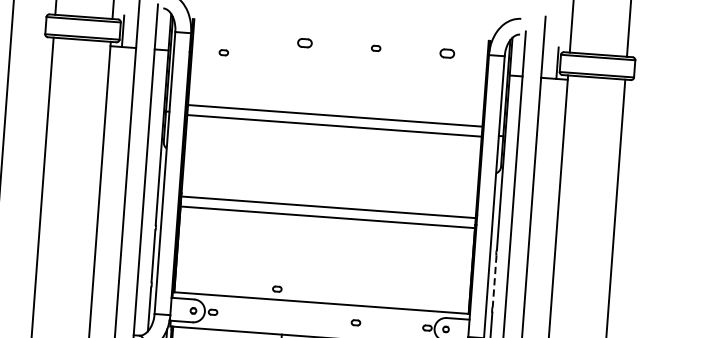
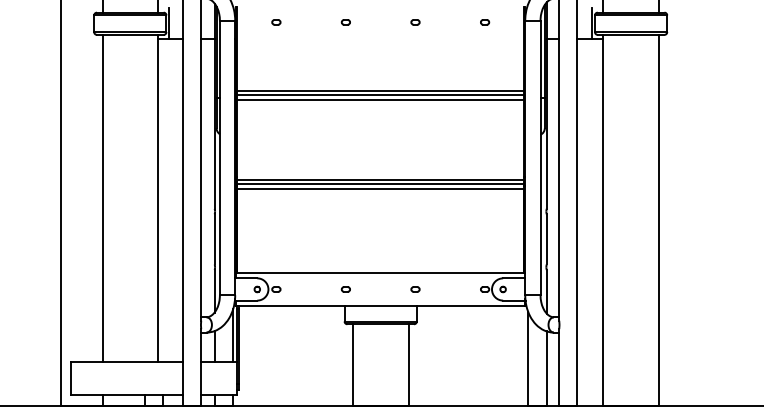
part: (304, 43) -> (345, 22), size x0.62
part: (223, 52) -> (276, 22), moved
part: (448, 53) -> (485, 22), size x0.62
line: (334, 119) -> (380, 94), added
line: (328, 211) -> (380, 183), added
line: (494, 281) -> (546, 239), dashed -> solid
part: (276, 289) -> (345, 289), moved

